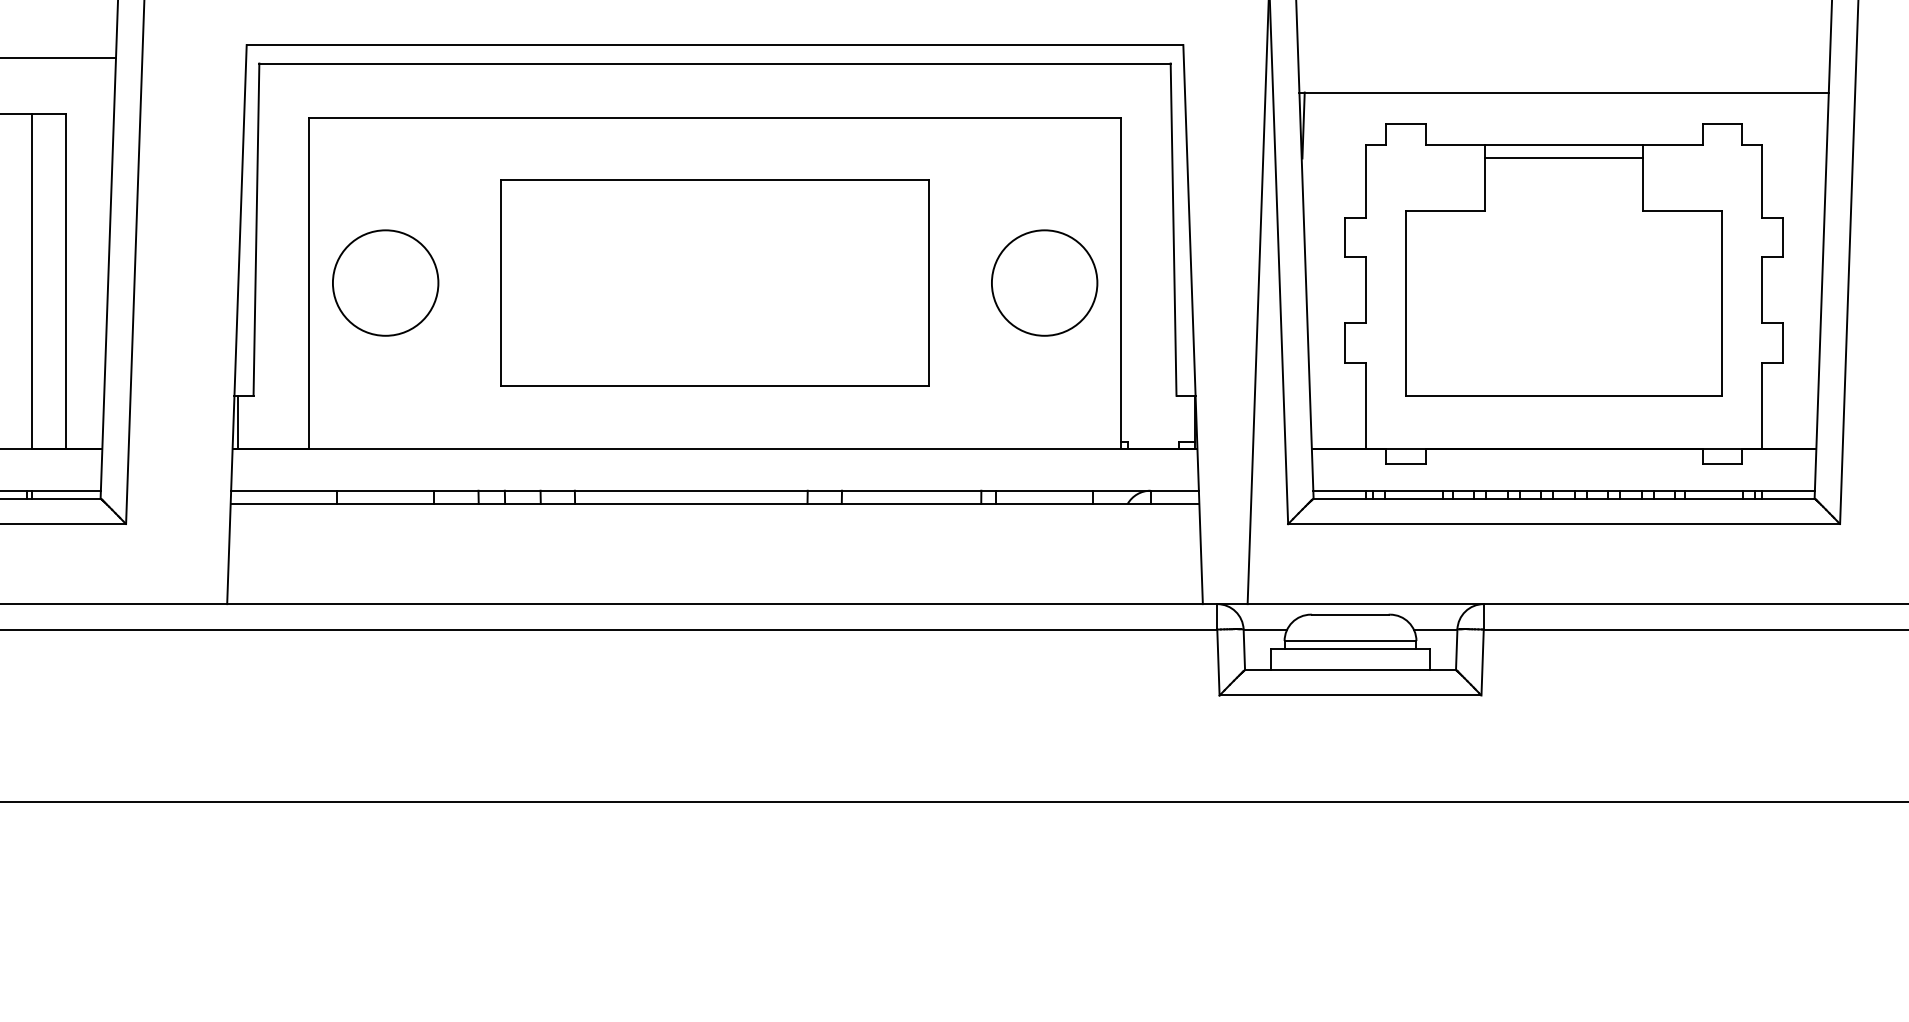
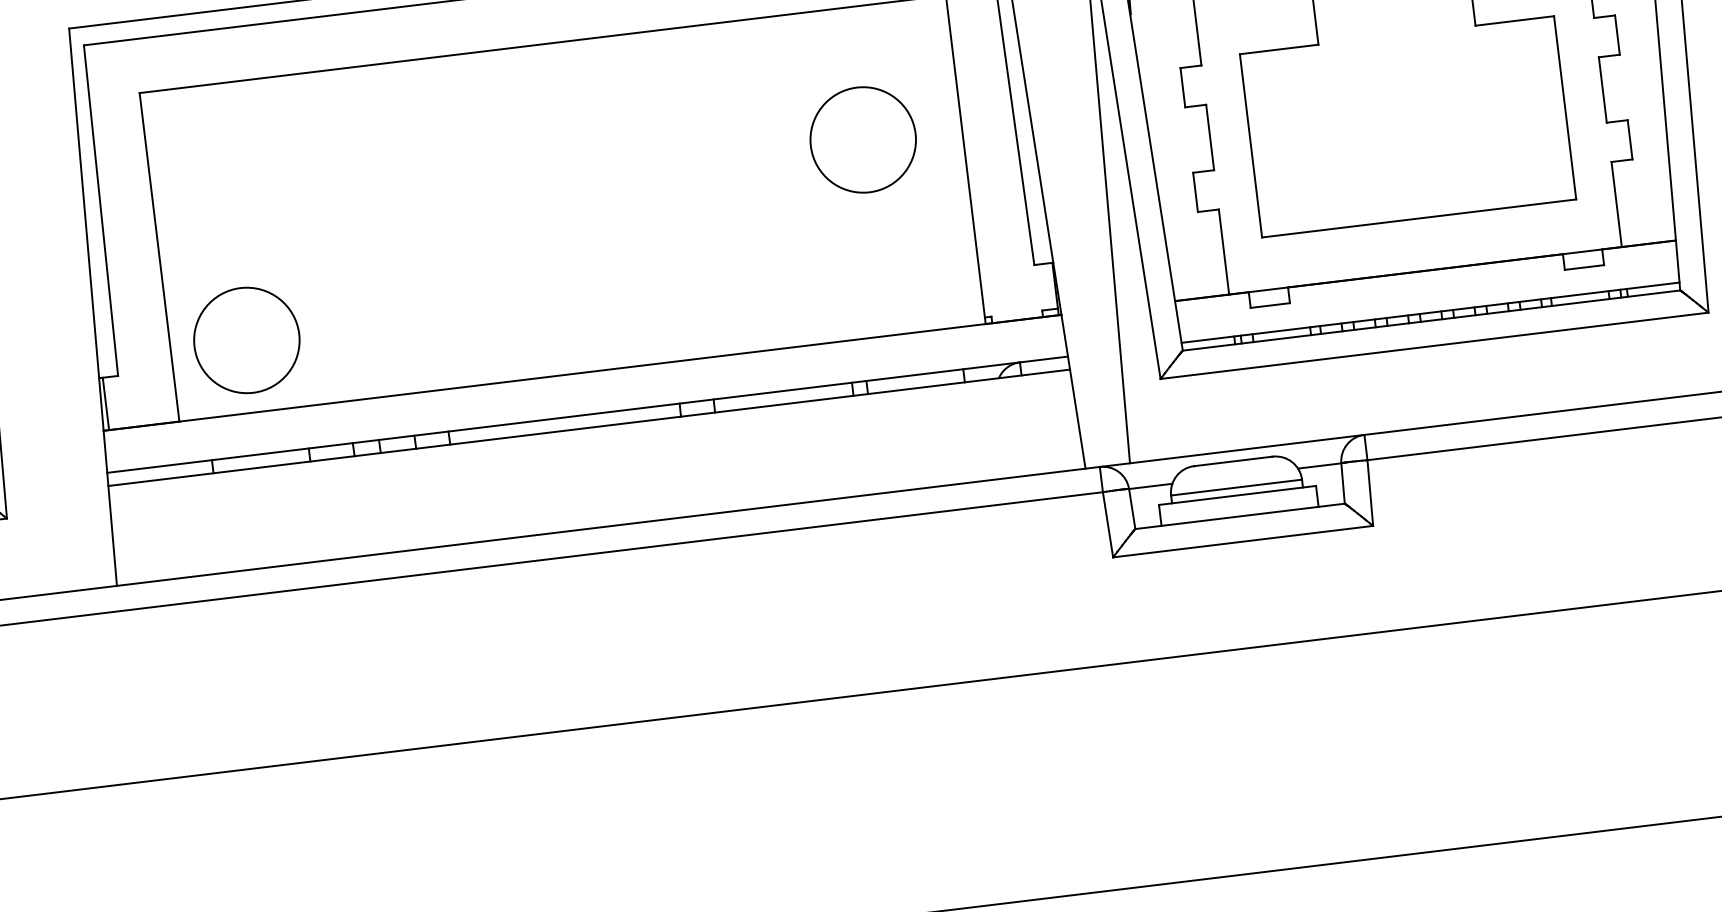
circle: (385, 282) -> (246, 339), moved
part: (714, 282) -> (562, 208), removed
circle: (1044, 282) -> (863, 139), moved

